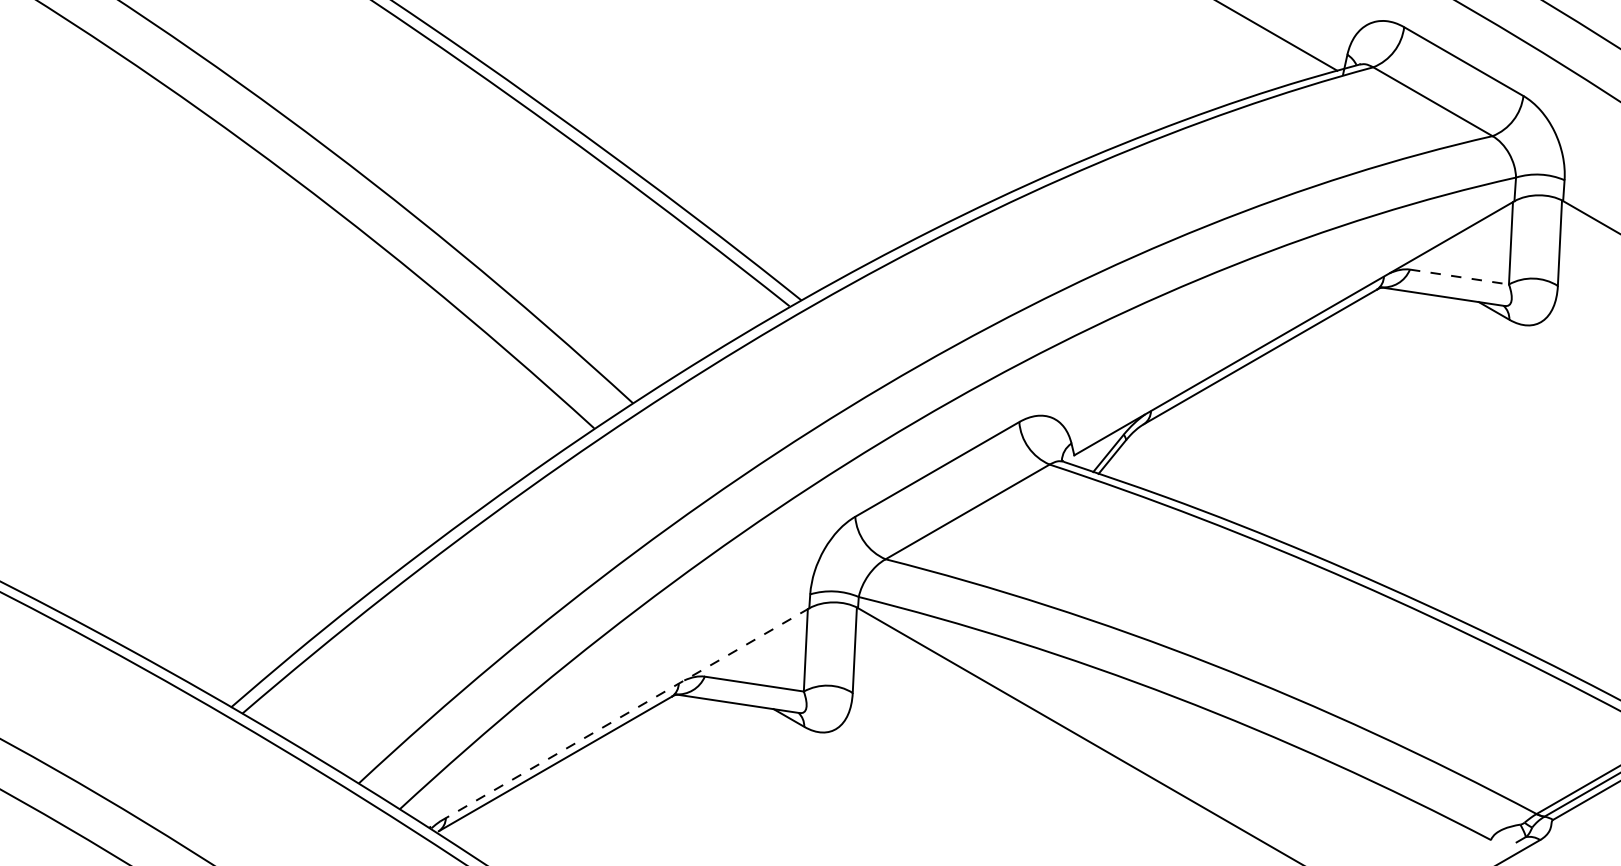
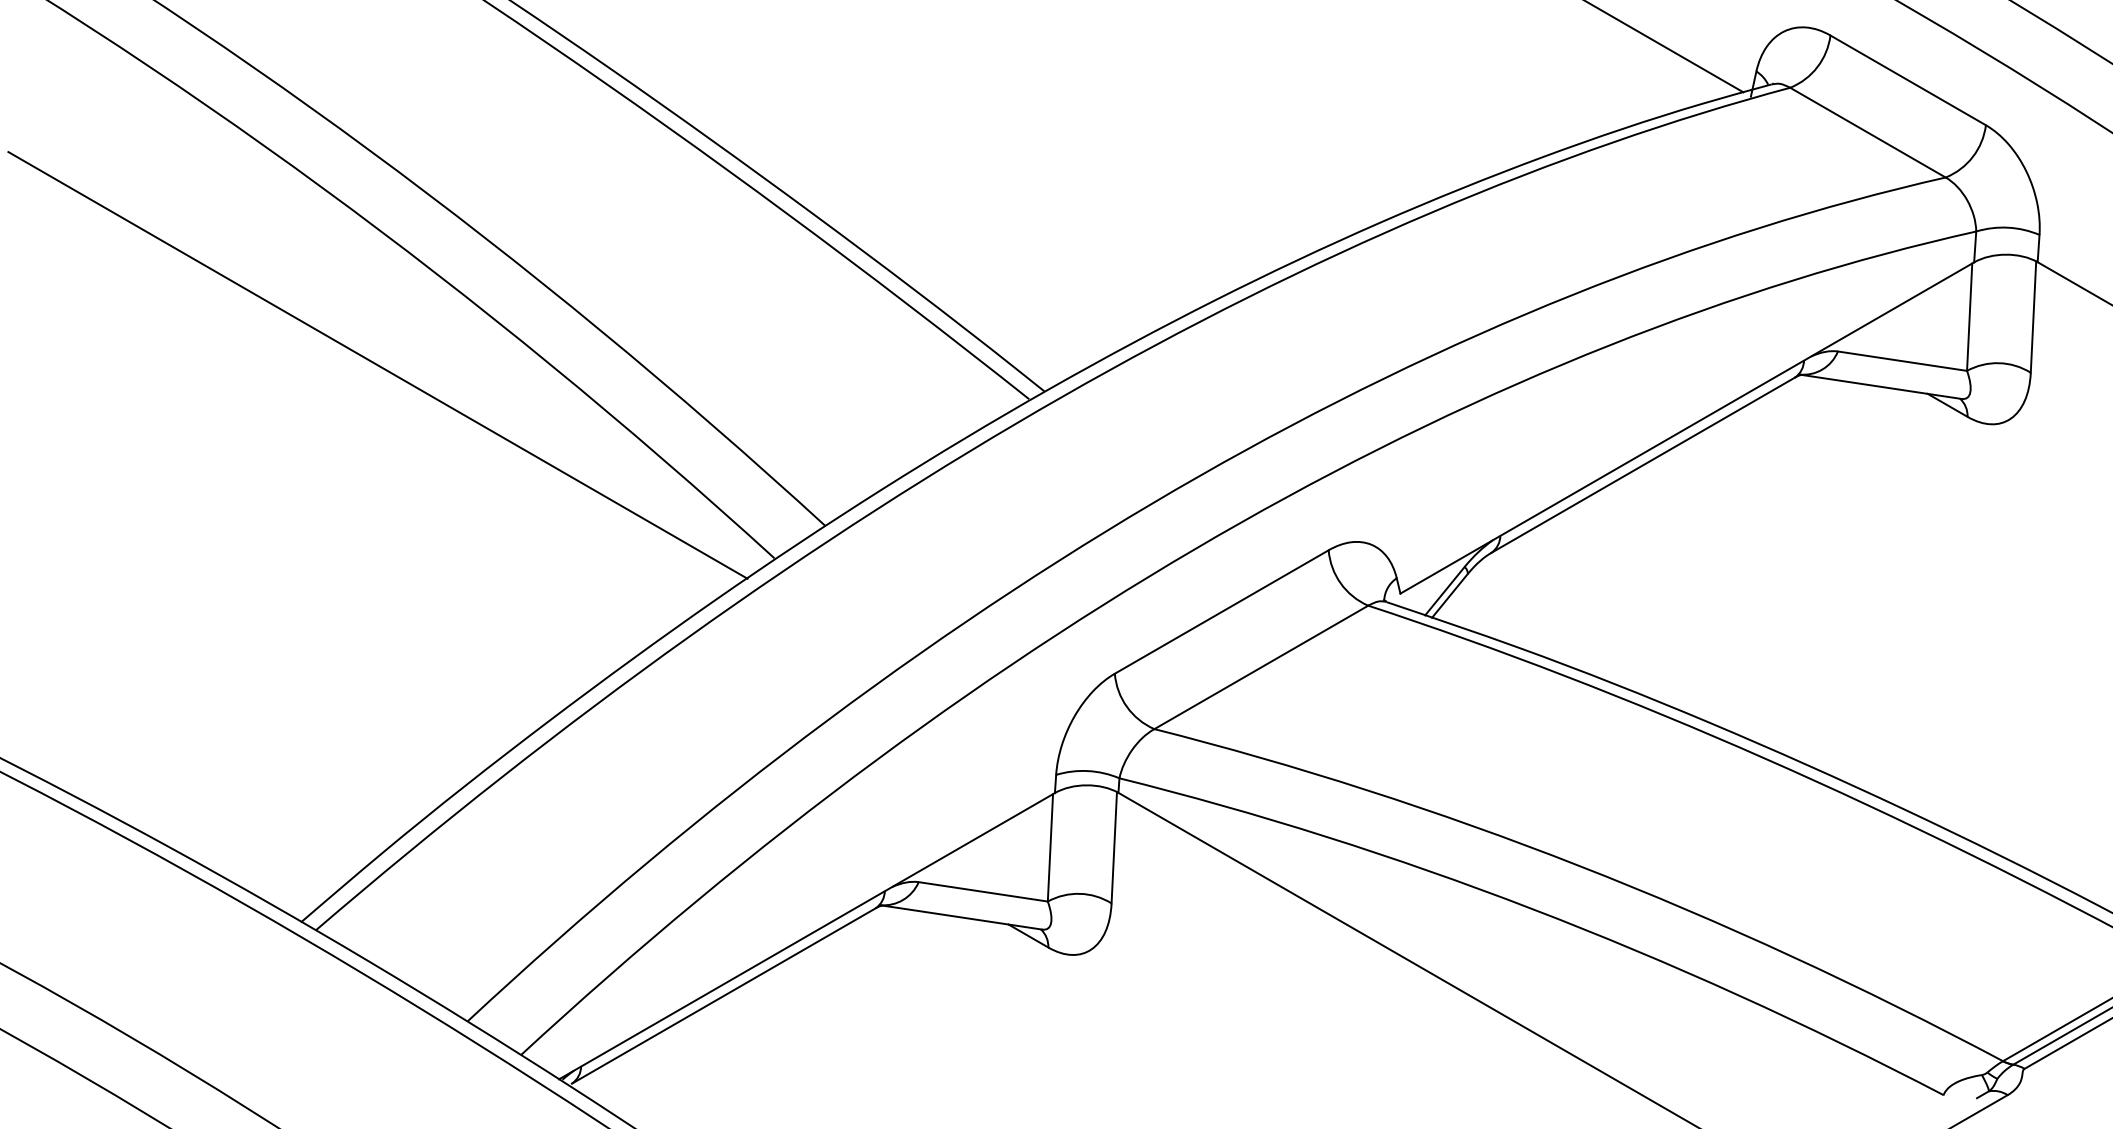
line: (1460, 277) -> (1903, 361), dashed -> solid
line: (289, 280) -> (377, 365), added
line: (618, 718) -> (806, 936), dashed -> solid

